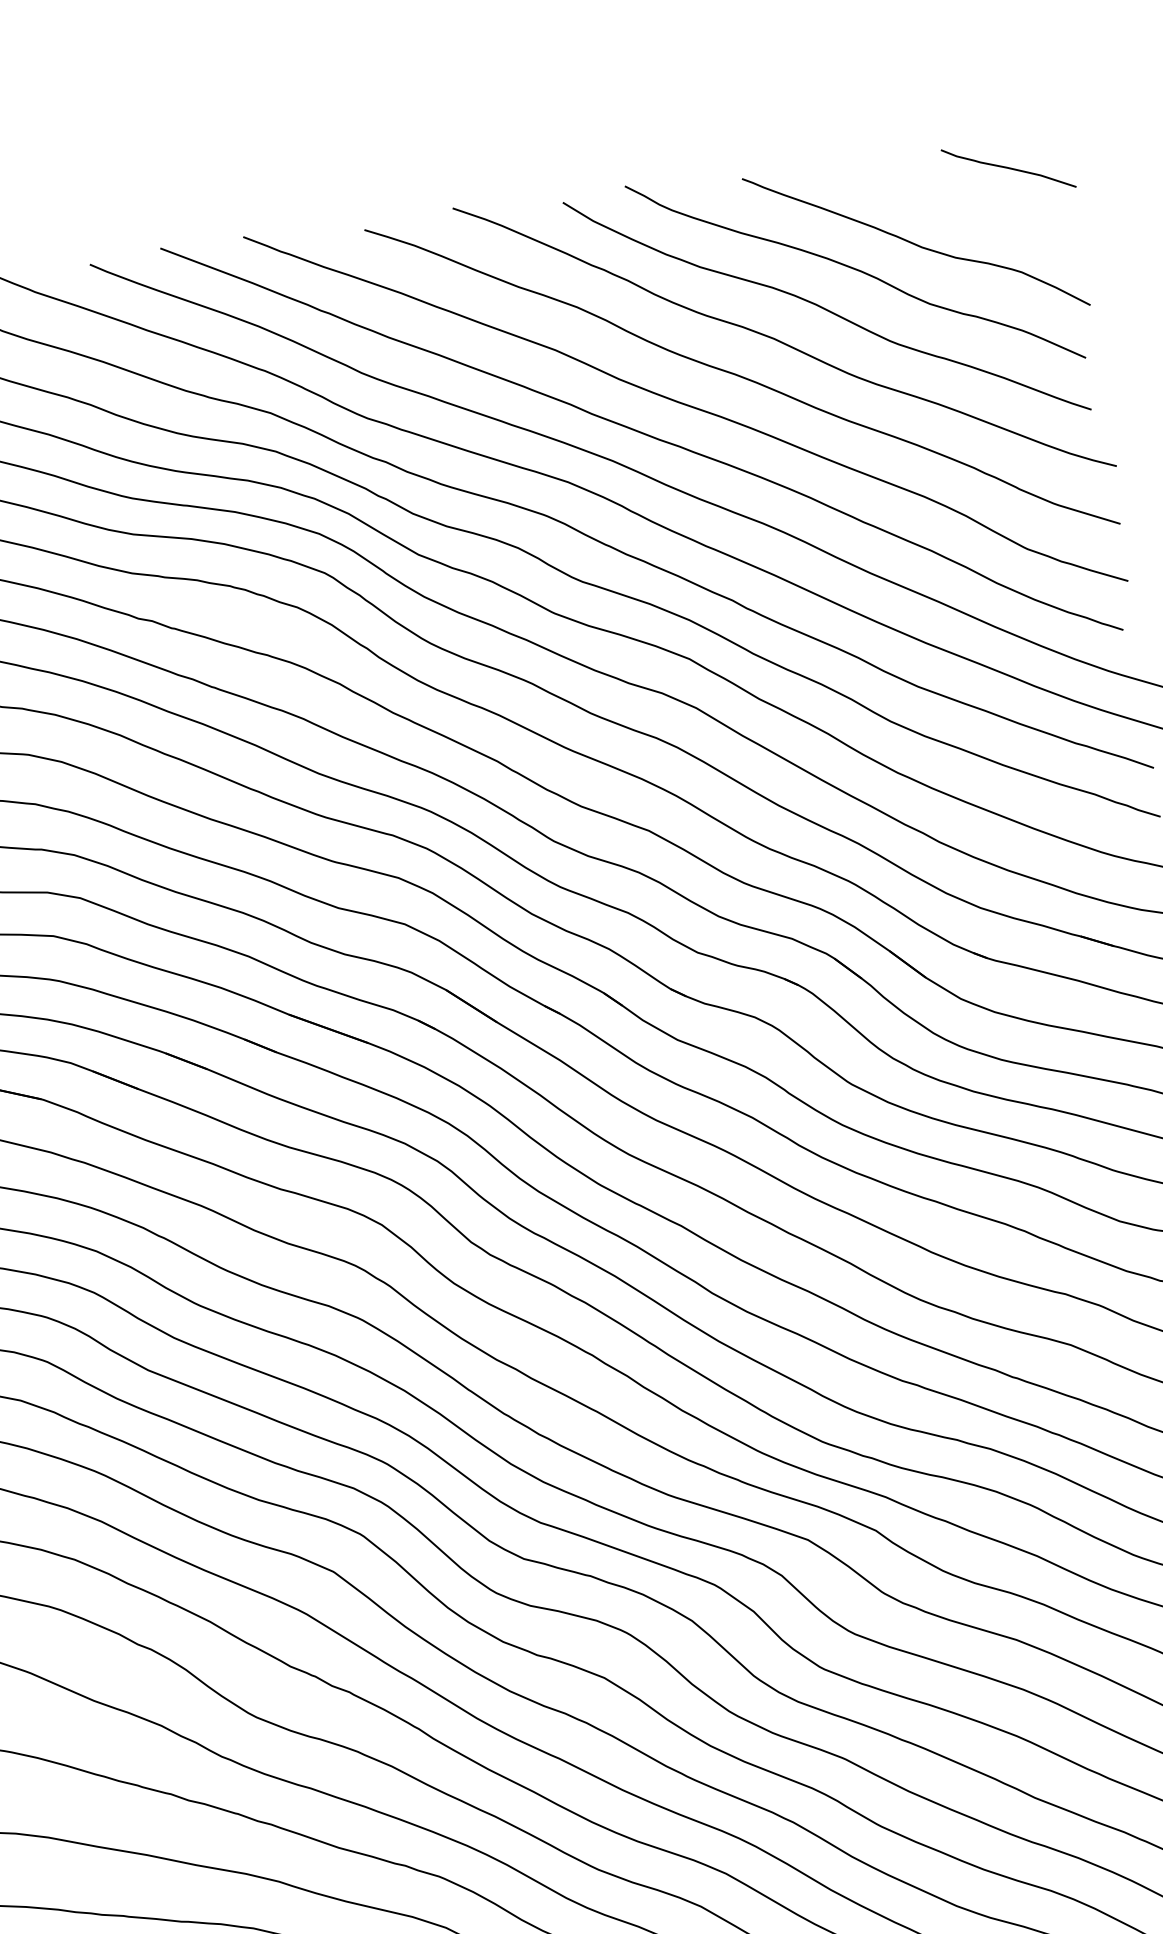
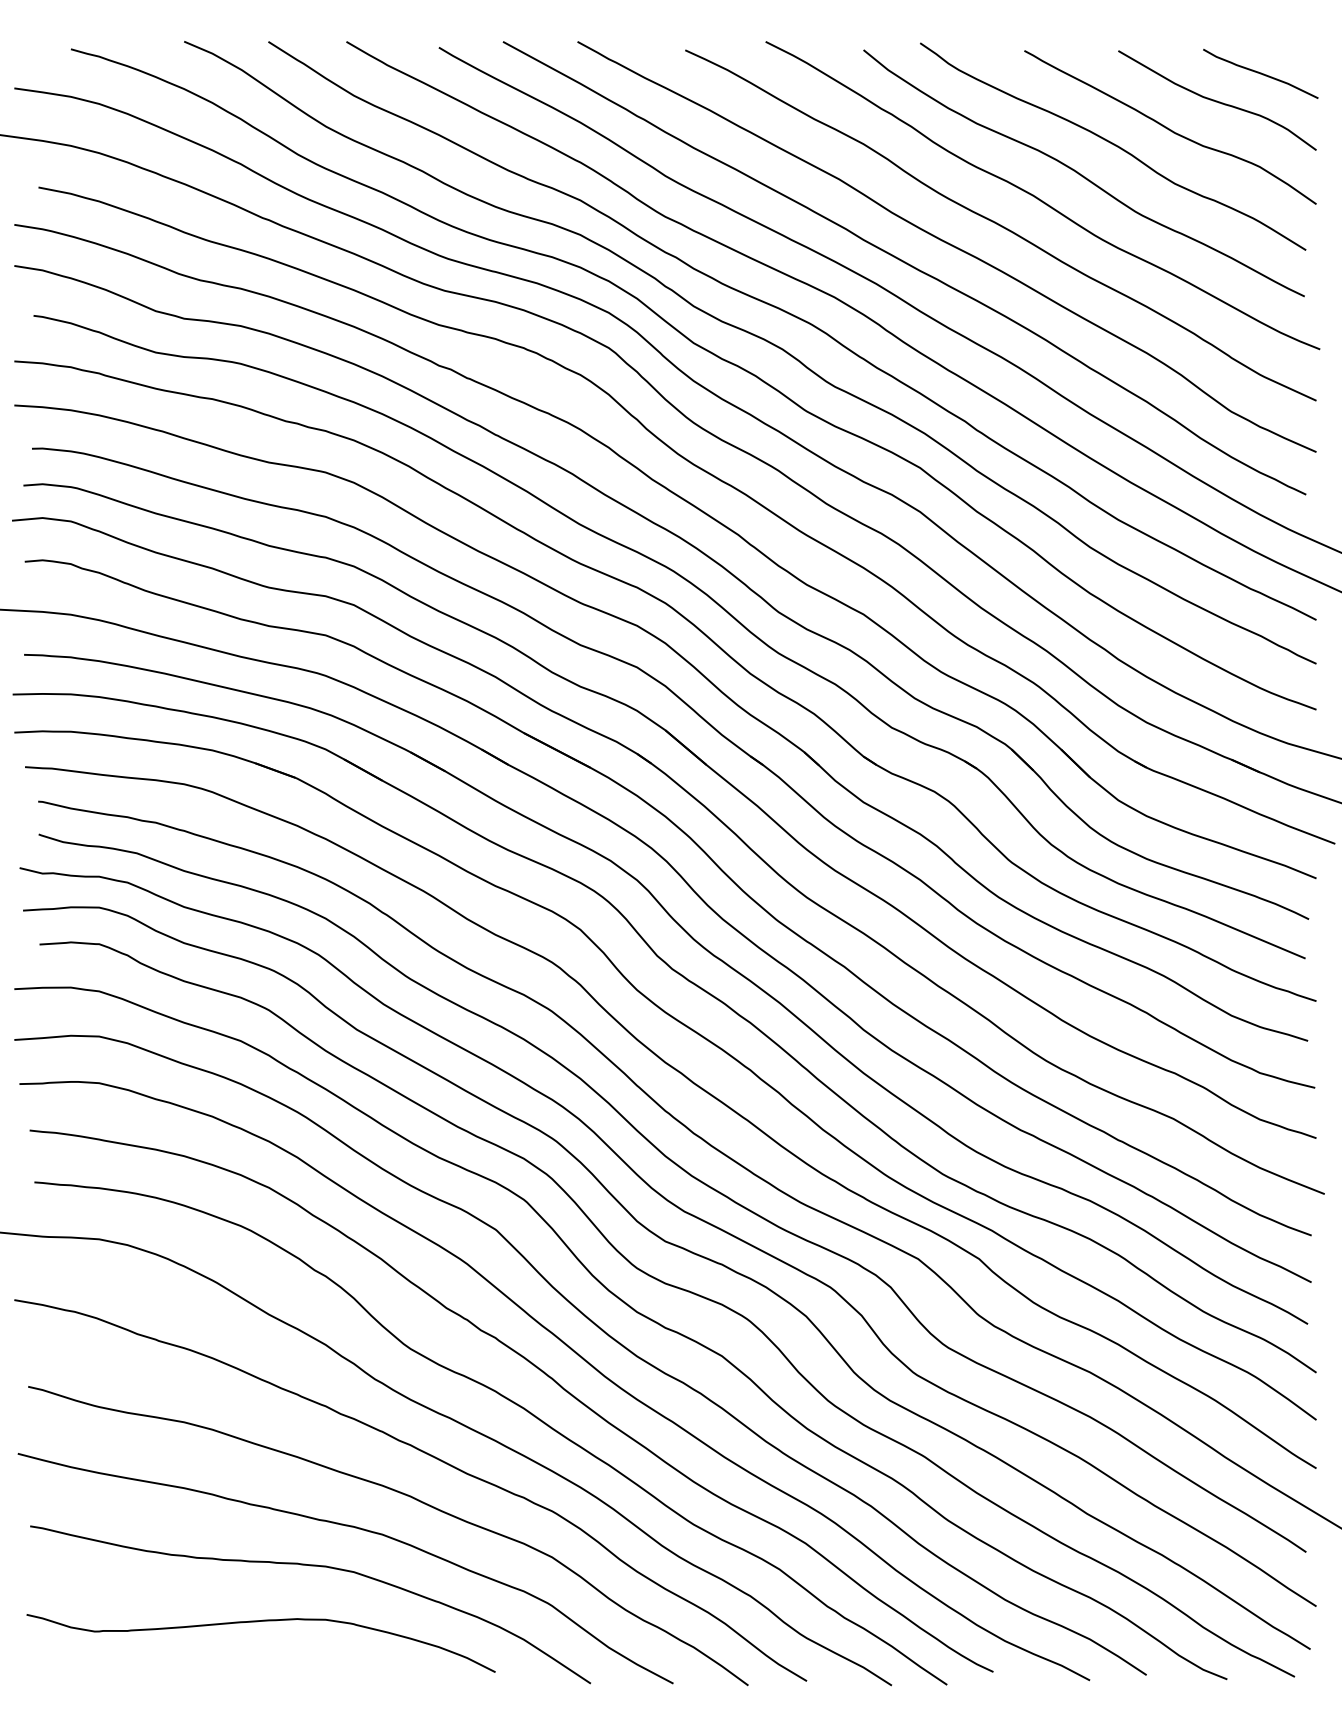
curve: (964, 204) -> (1217, 100), added

